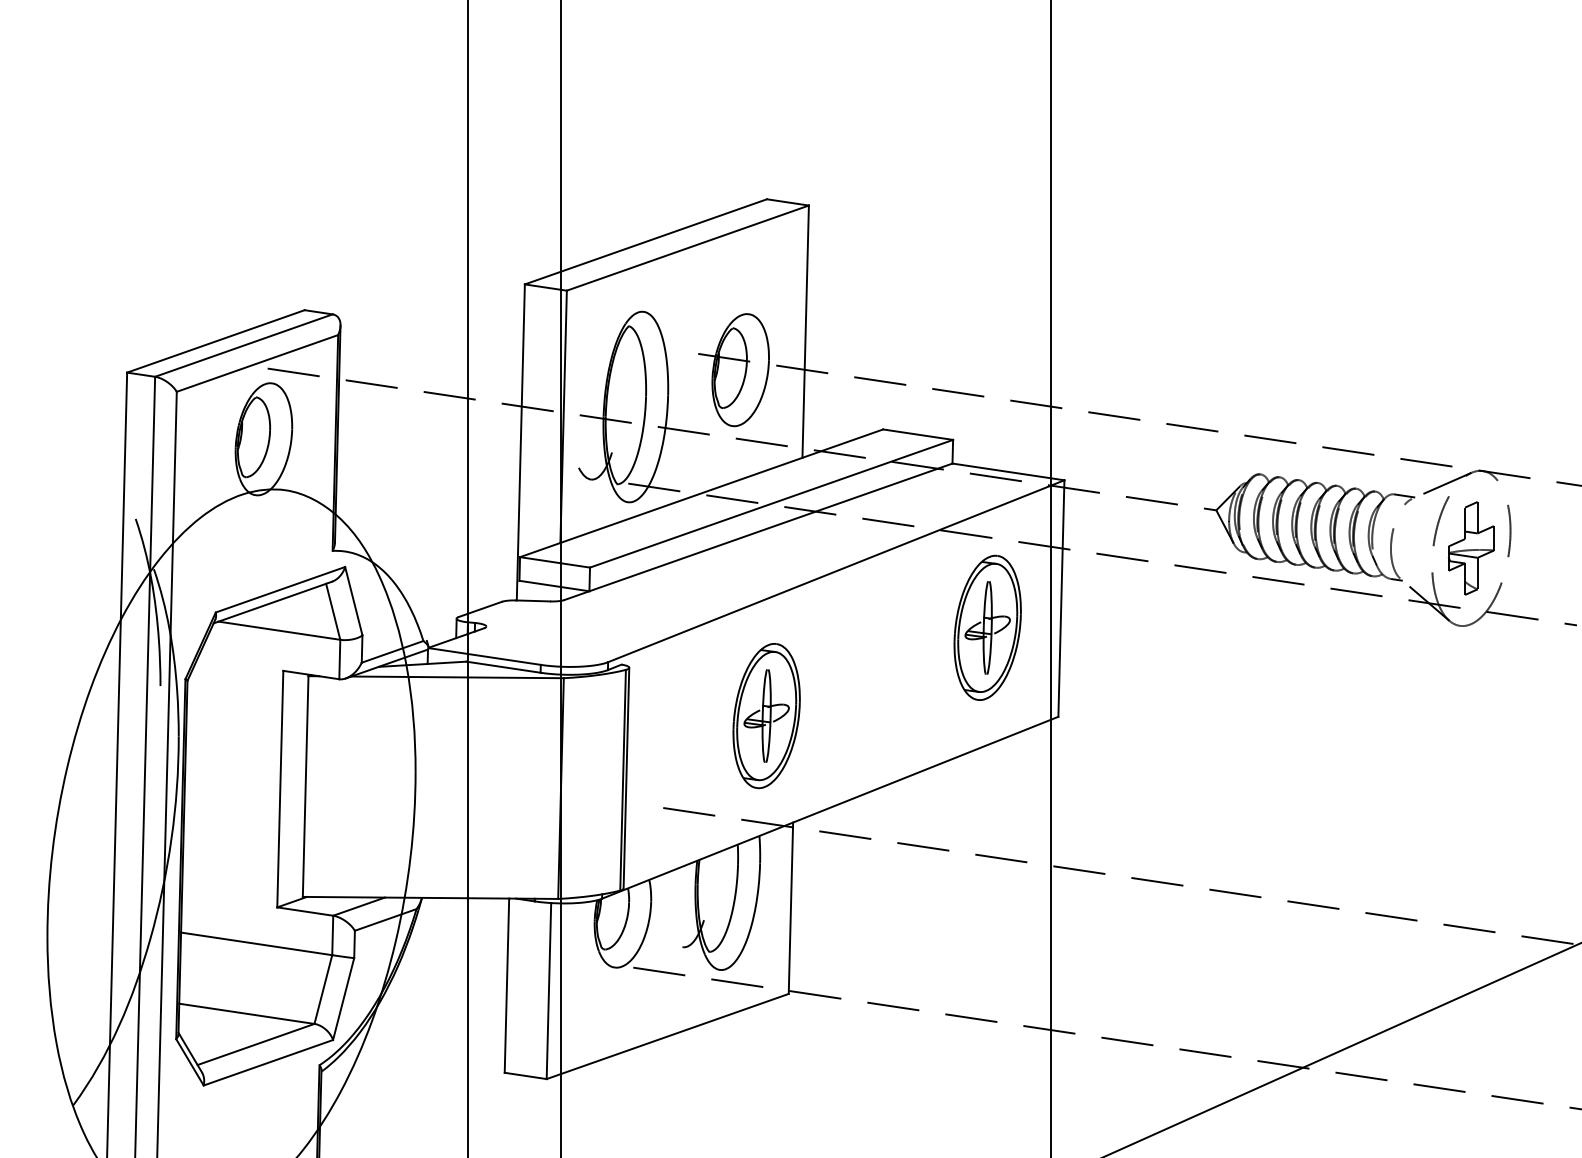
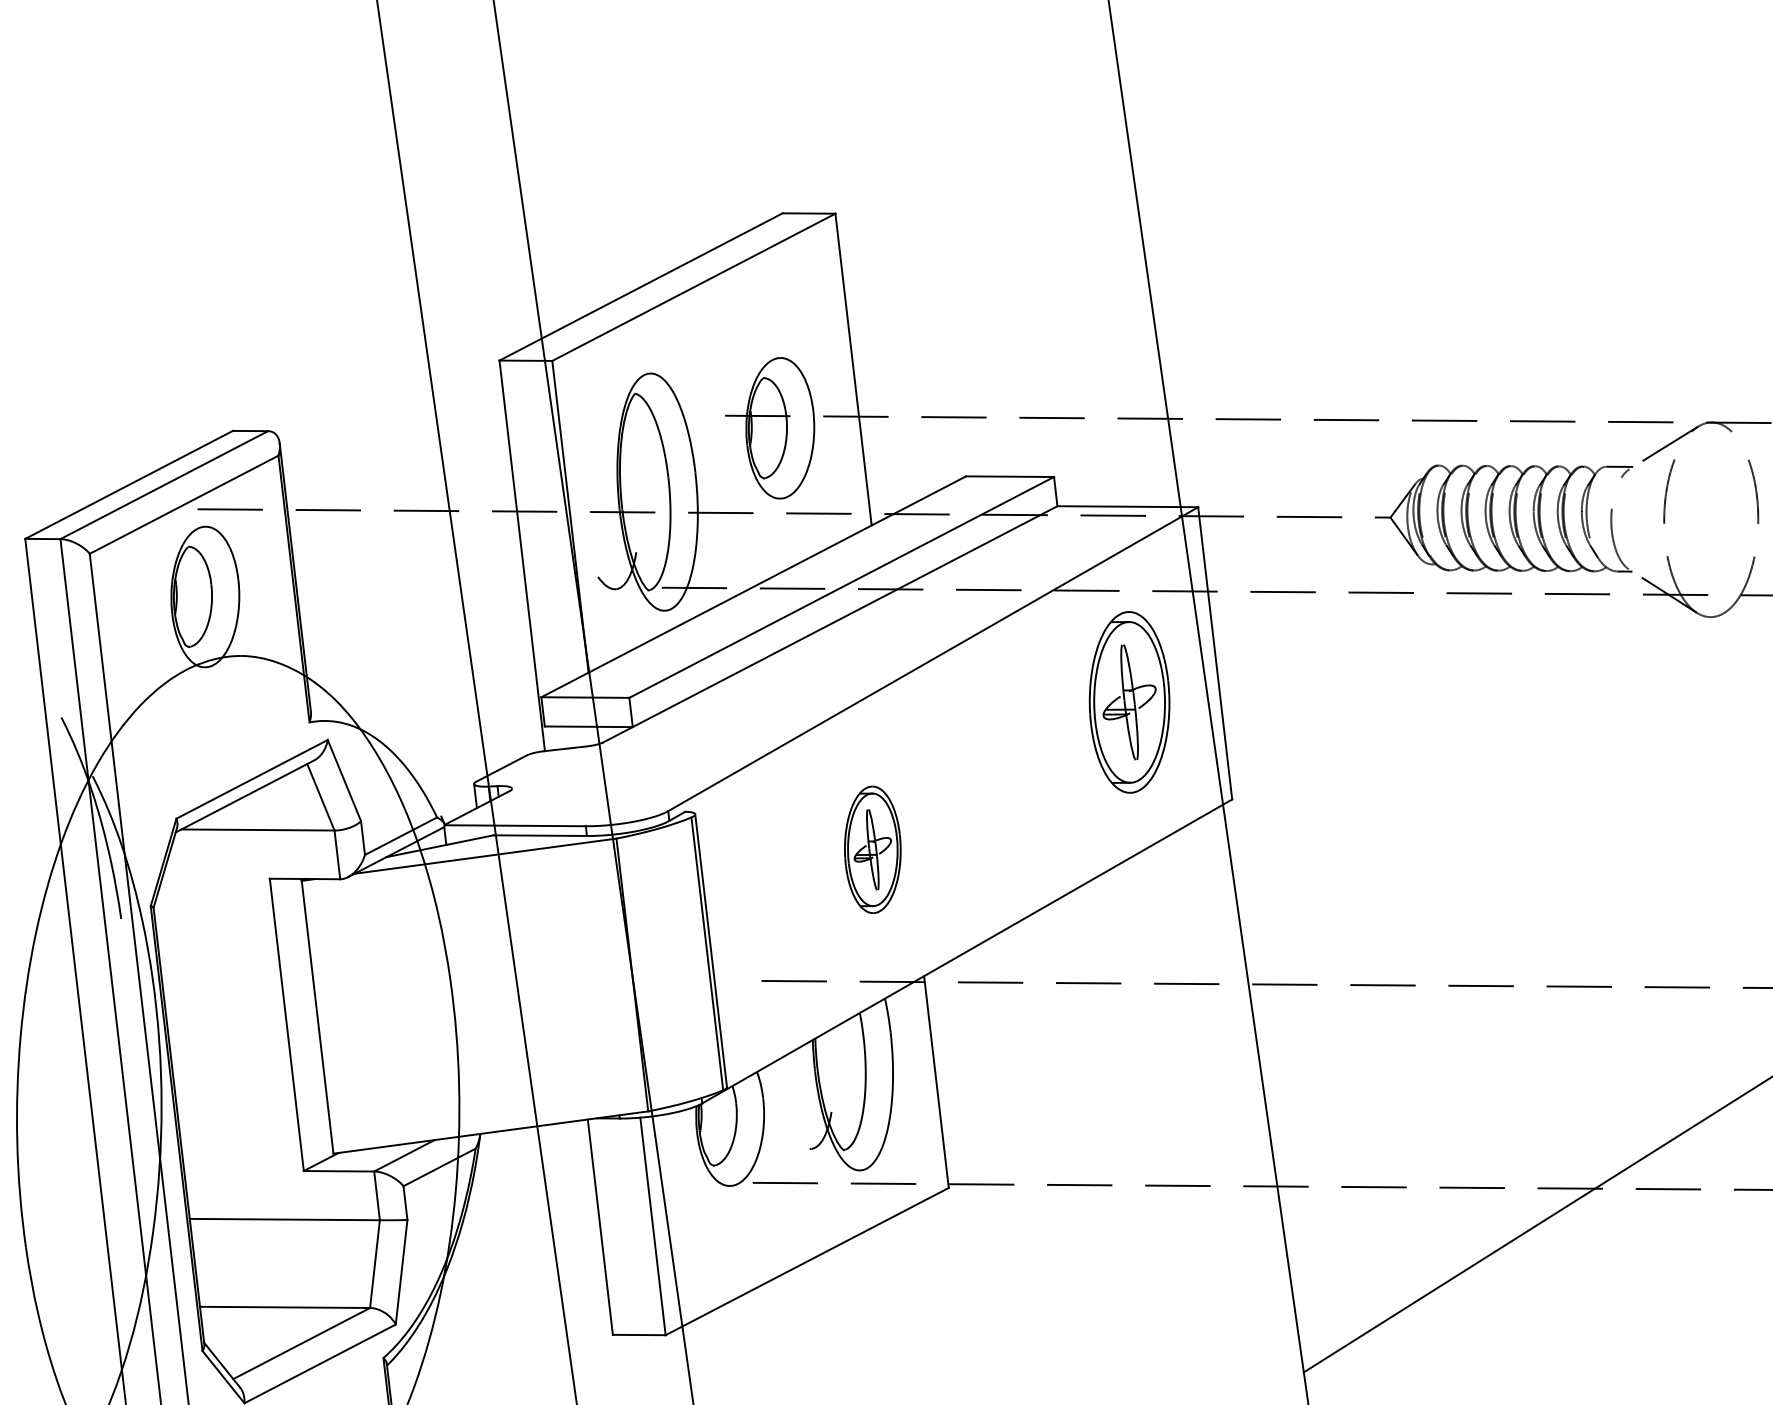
part: (1471, 548) -> (1711, 519), removed
part: (766, 716) -> (872, 850), size x0.7

